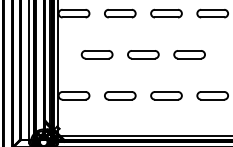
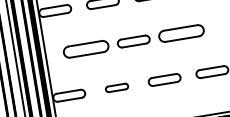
part: (96, 54) -> (85, 49), size x1.4
part: (189, 54) -> (181, 33), size x1.4
part: (120, 95) -> (117, 87), size x0.7

